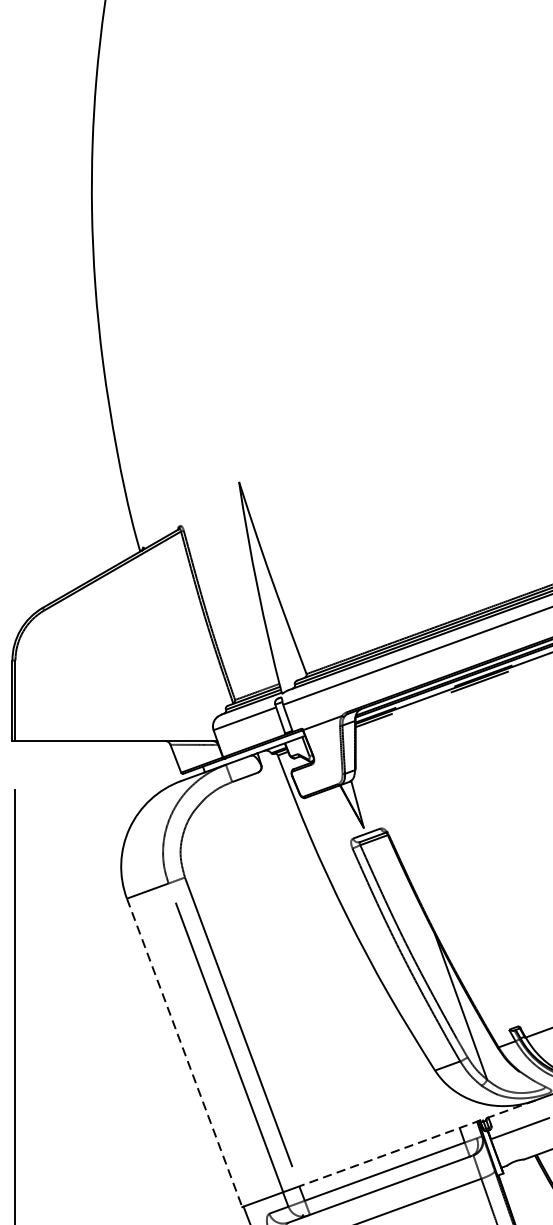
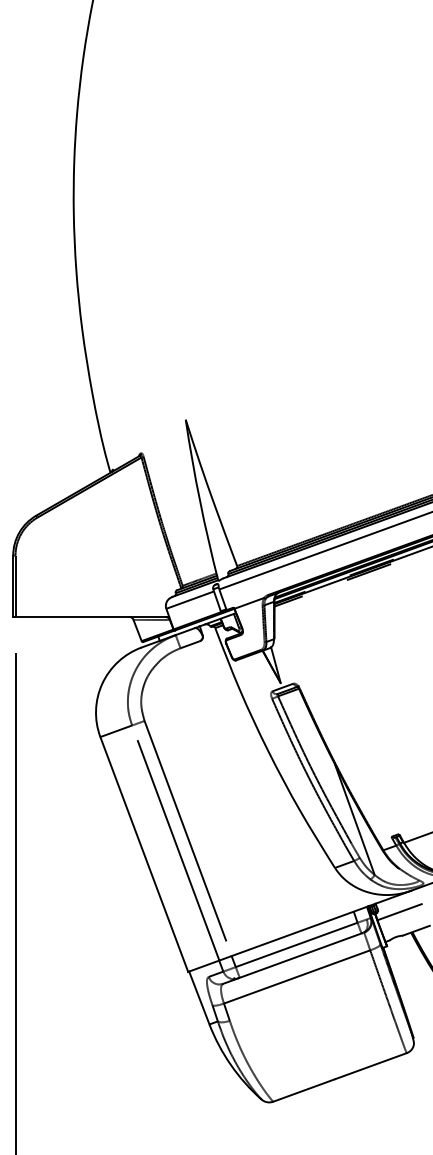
line: (184, 1052) -> (144, 854), dashed -> solid
line: (417, 1143) -> (321, 923), dashed -> solid

